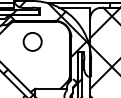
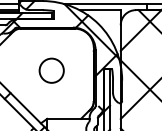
circle: (32, 41) -> (51, 70), moved

